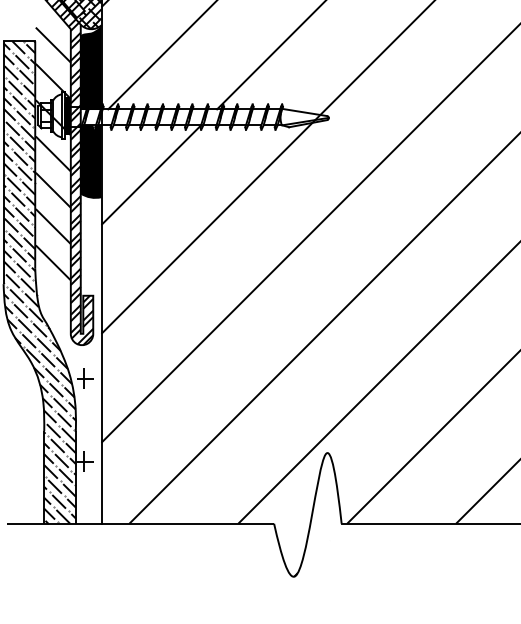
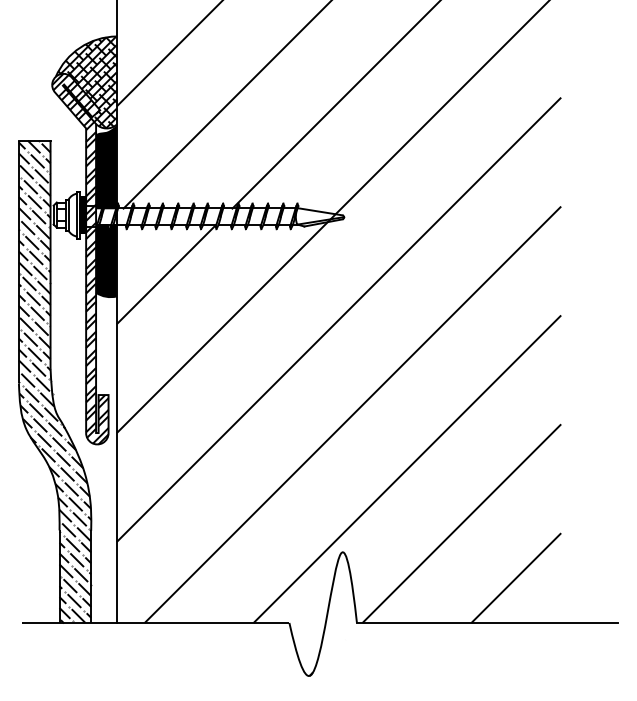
hatch: (53, 153) -> (68, 252), removed
hatch: (85, 420) -> (100, 519), removed

